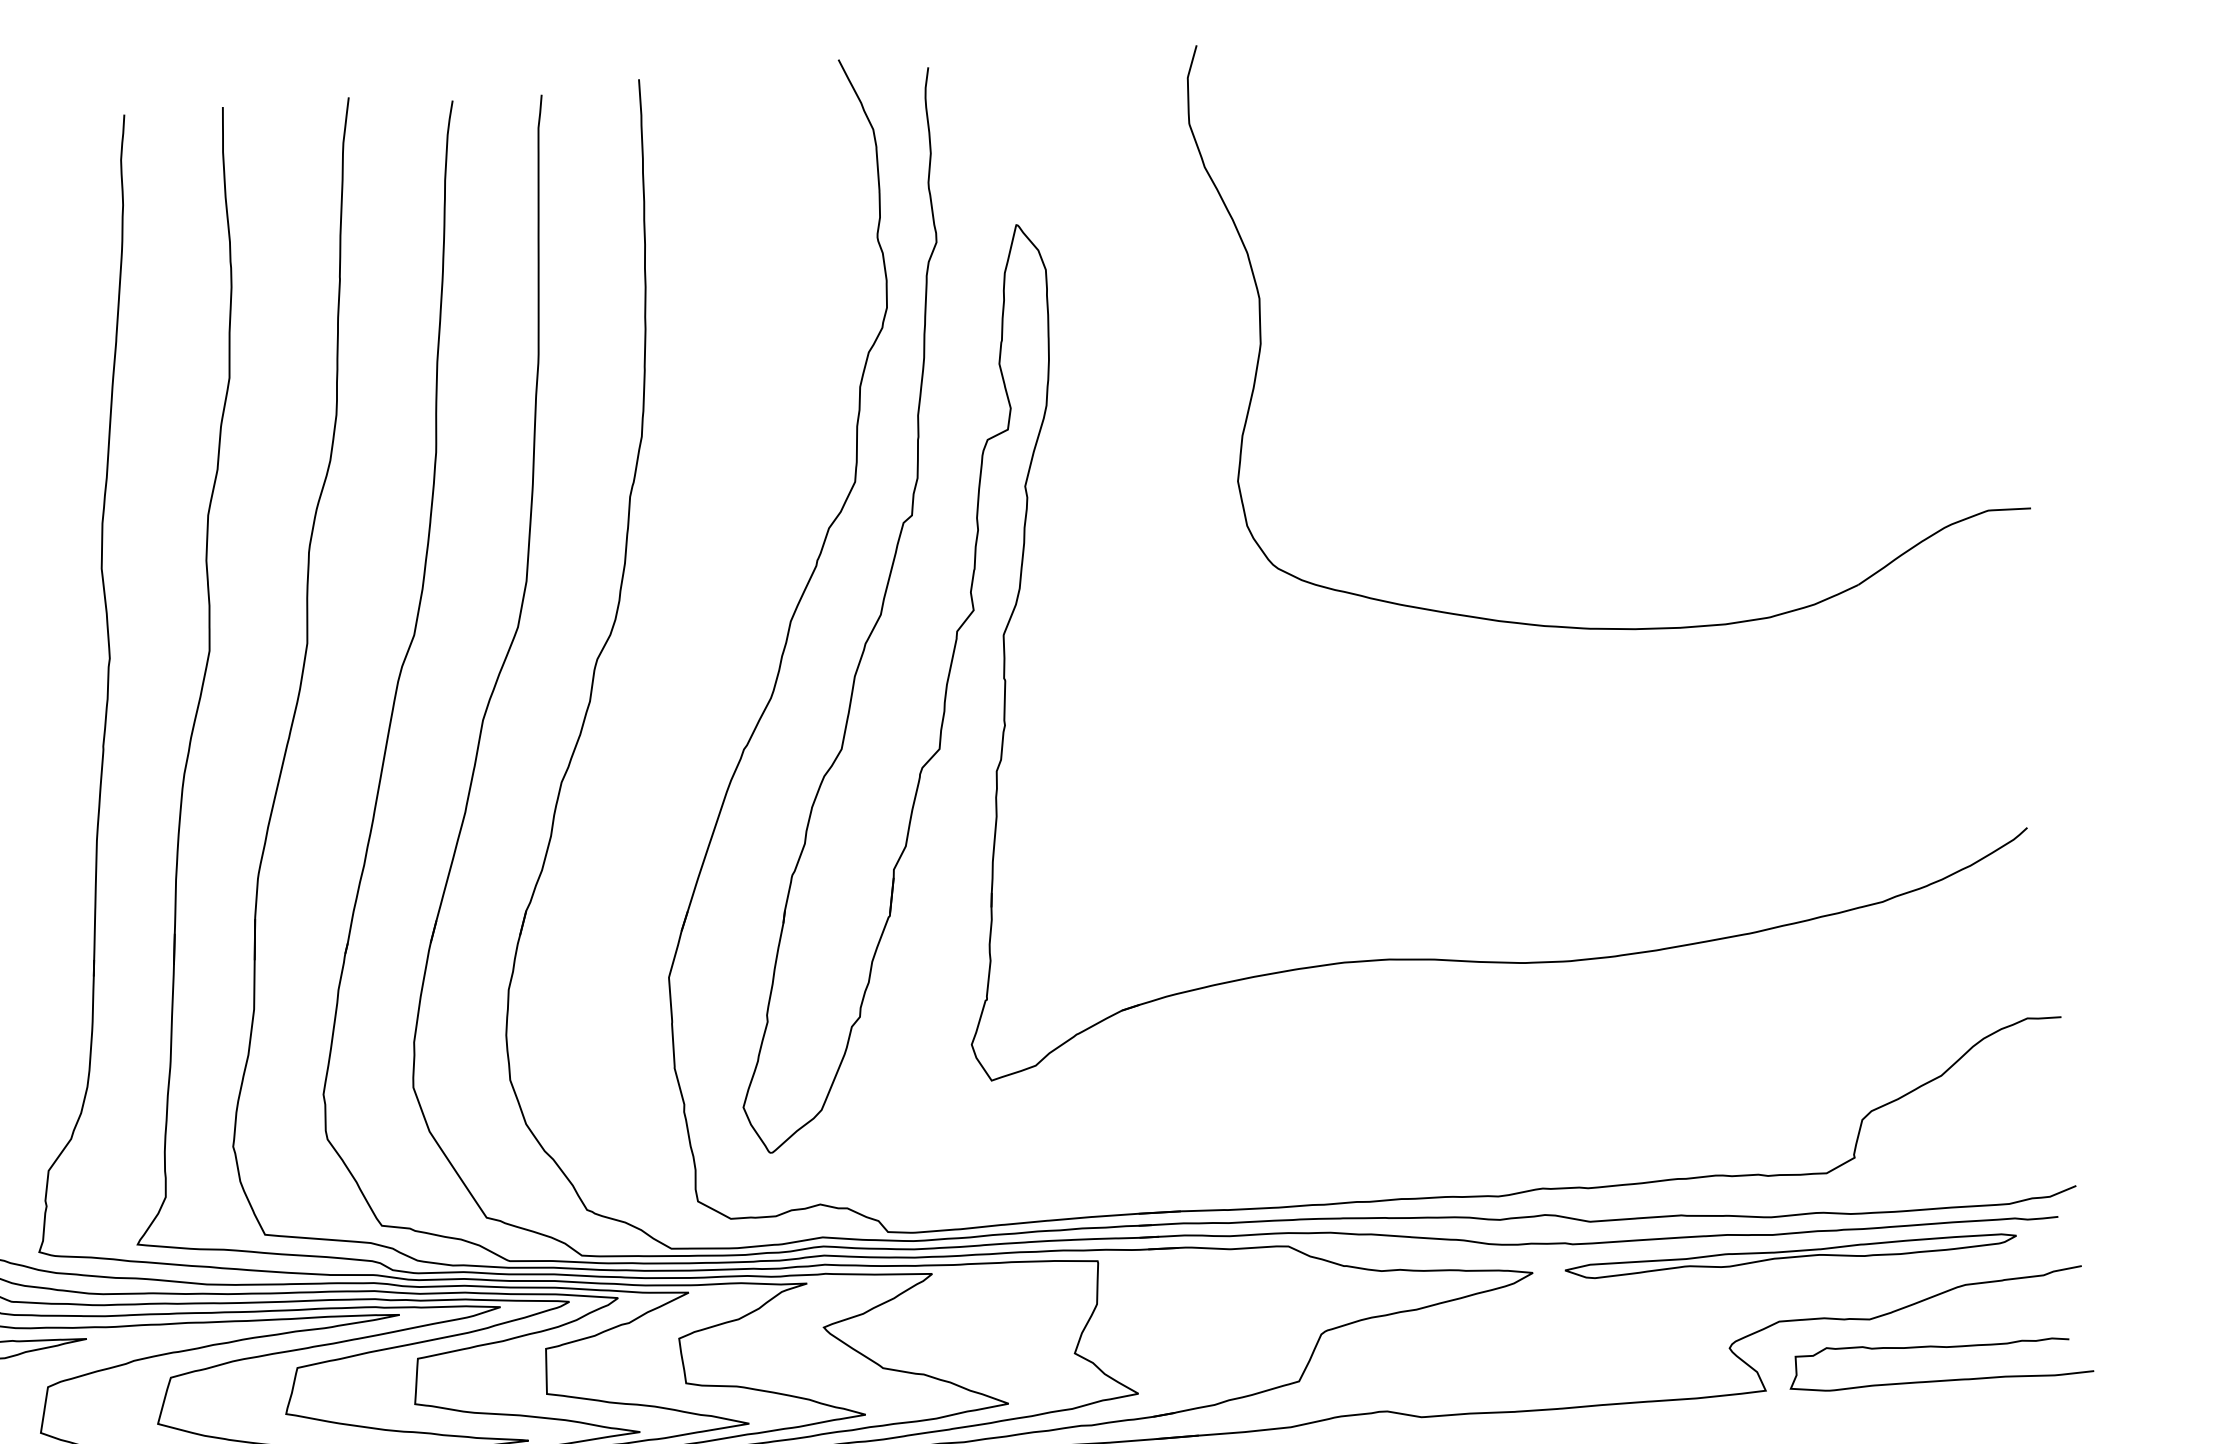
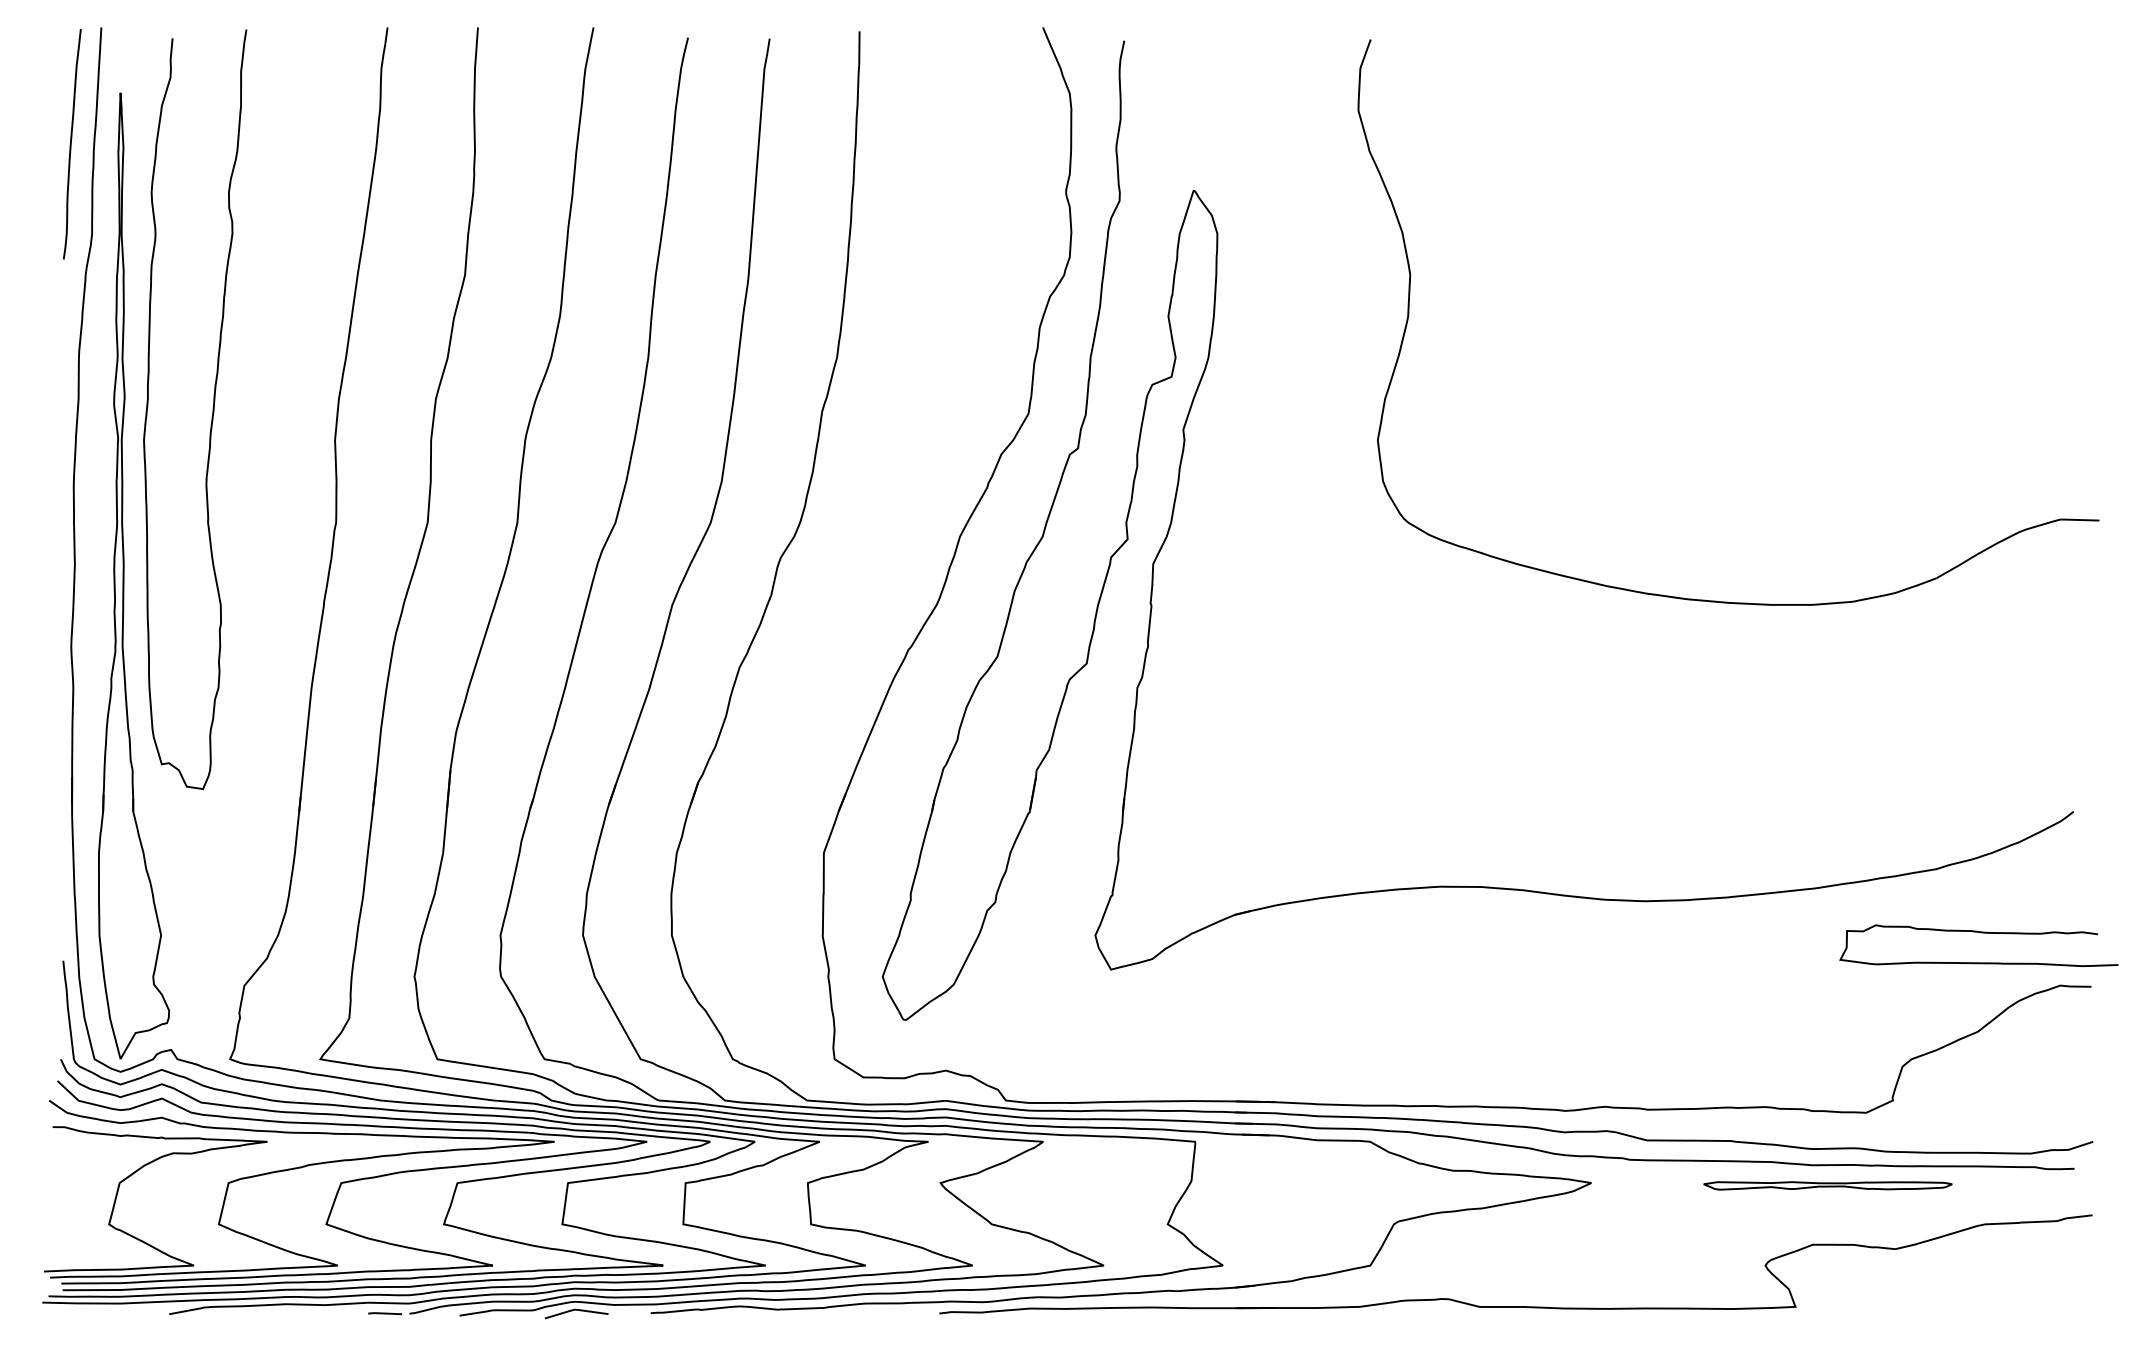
part: (1790, 1255) -> (1827, 1185), size x0.6
curve: (1941, 1348) -> (1980, 933), moved

